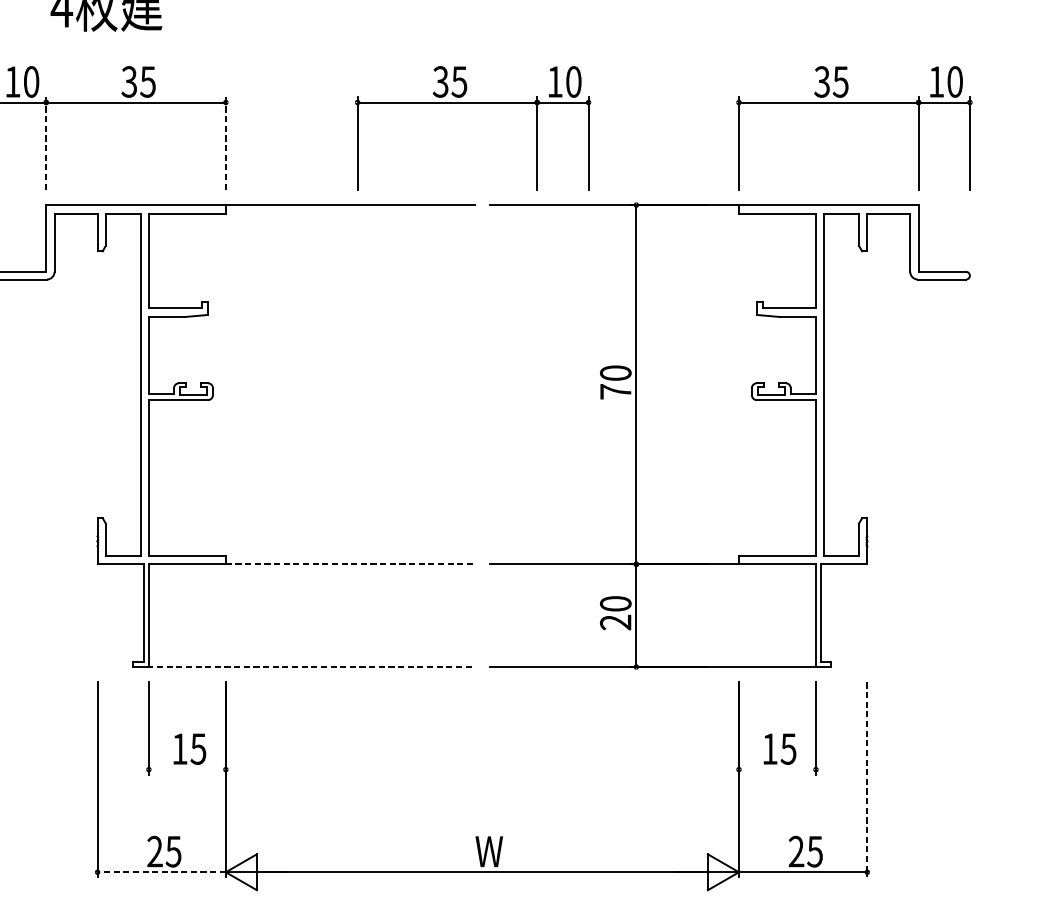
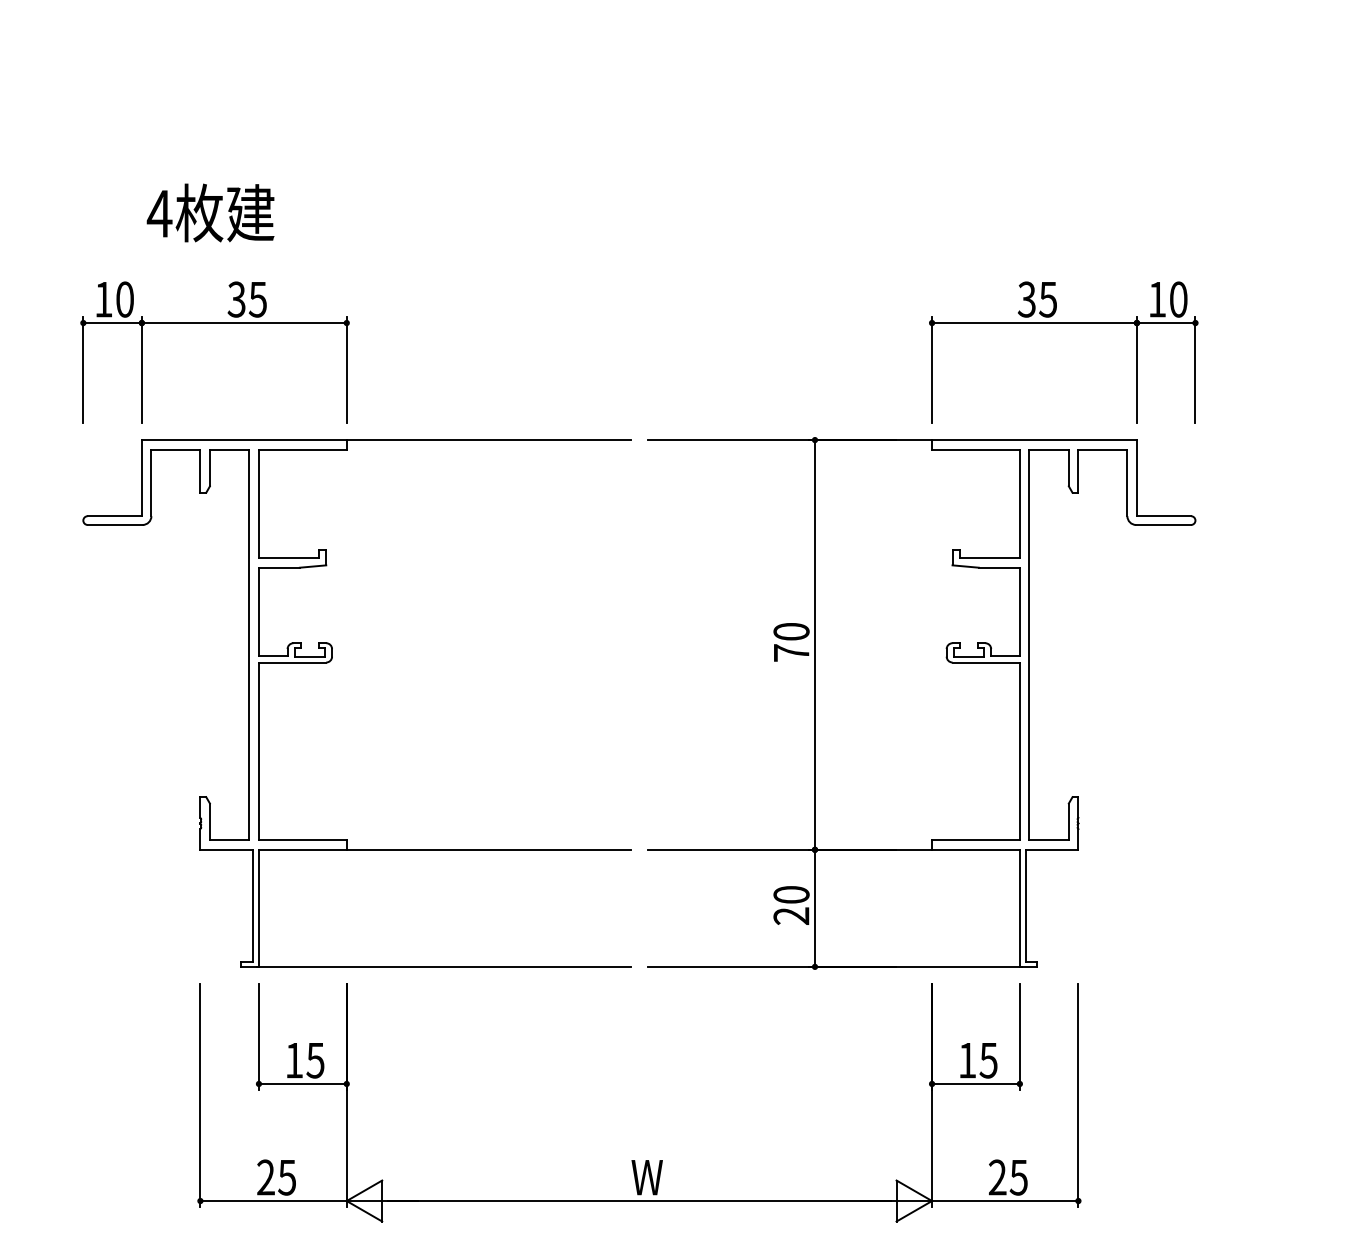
part: (472, 102) -> (628, 323), removed
line: (45, 143) -> (141, 369), dashed -> solid
line: (225, 143) -> (346, 369), dashed -> solid
line: (350, 564) -> (488, 849), dashed -> solid
line: (310, 666) -> (443, 966), dashed -> solid
line: (187, 769) -> (302, 1083), added
line: (777, 769) -> (975, 1083), added
line: (867, 780) -> (1078, 1096), dashed -> solid
line: (161, 872) -> (273, 1201), dashed -> solid

